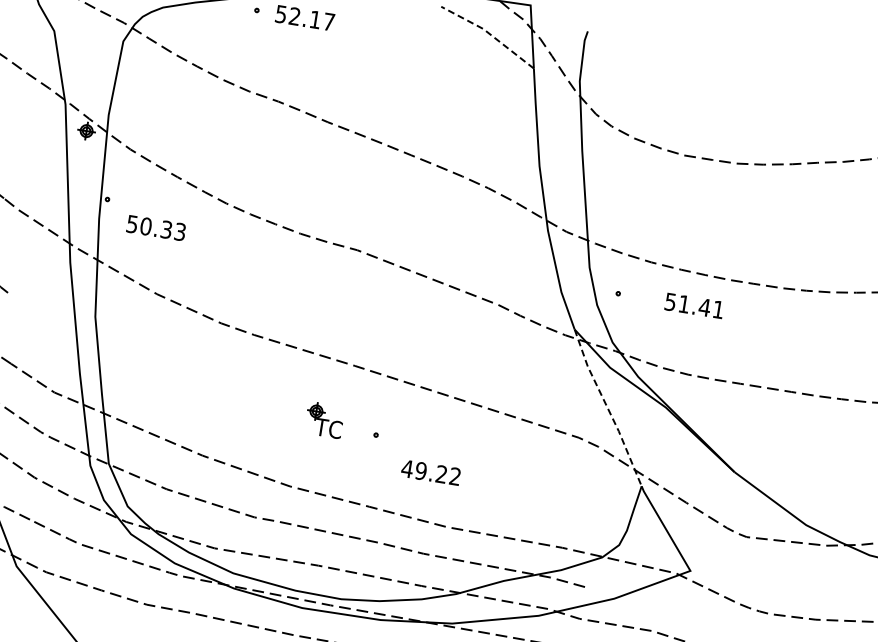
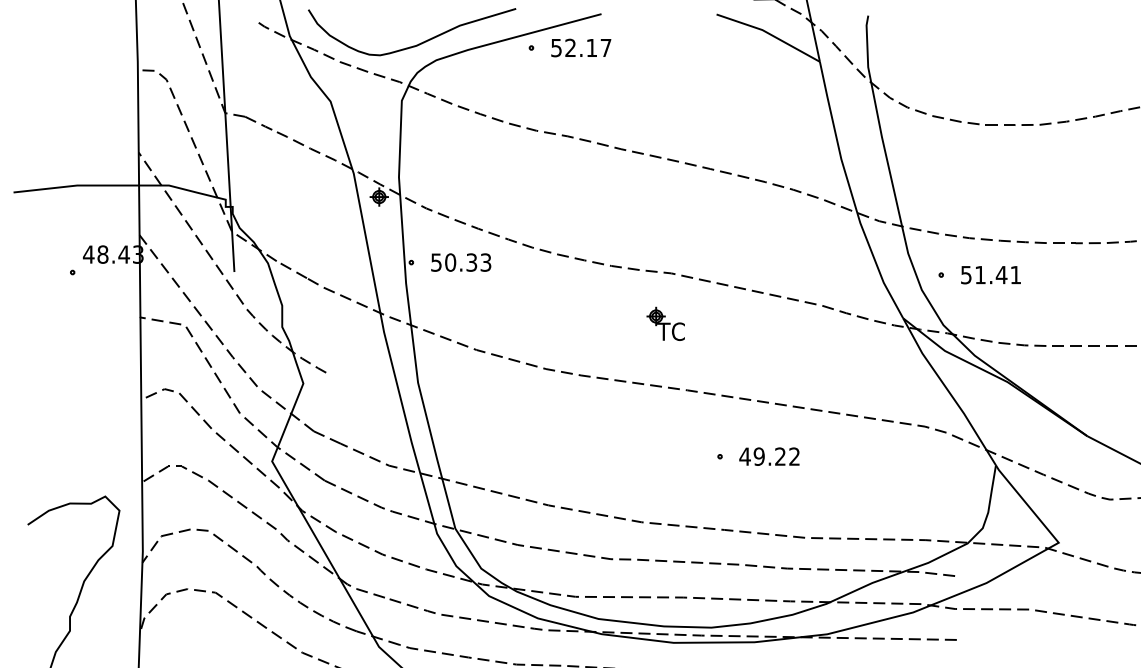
line: (489, 33) -> (769, 33), dashed -> solid
text: (156, 228) -> (461, 262), moved
text: (693, 306) -> (990, 275), moved
line: (607, 407) -> (948, 391), dashed -> solid
part: (324, 419) -> (665, 323), moved
text: (431, 472) -> (769, 456), moved

